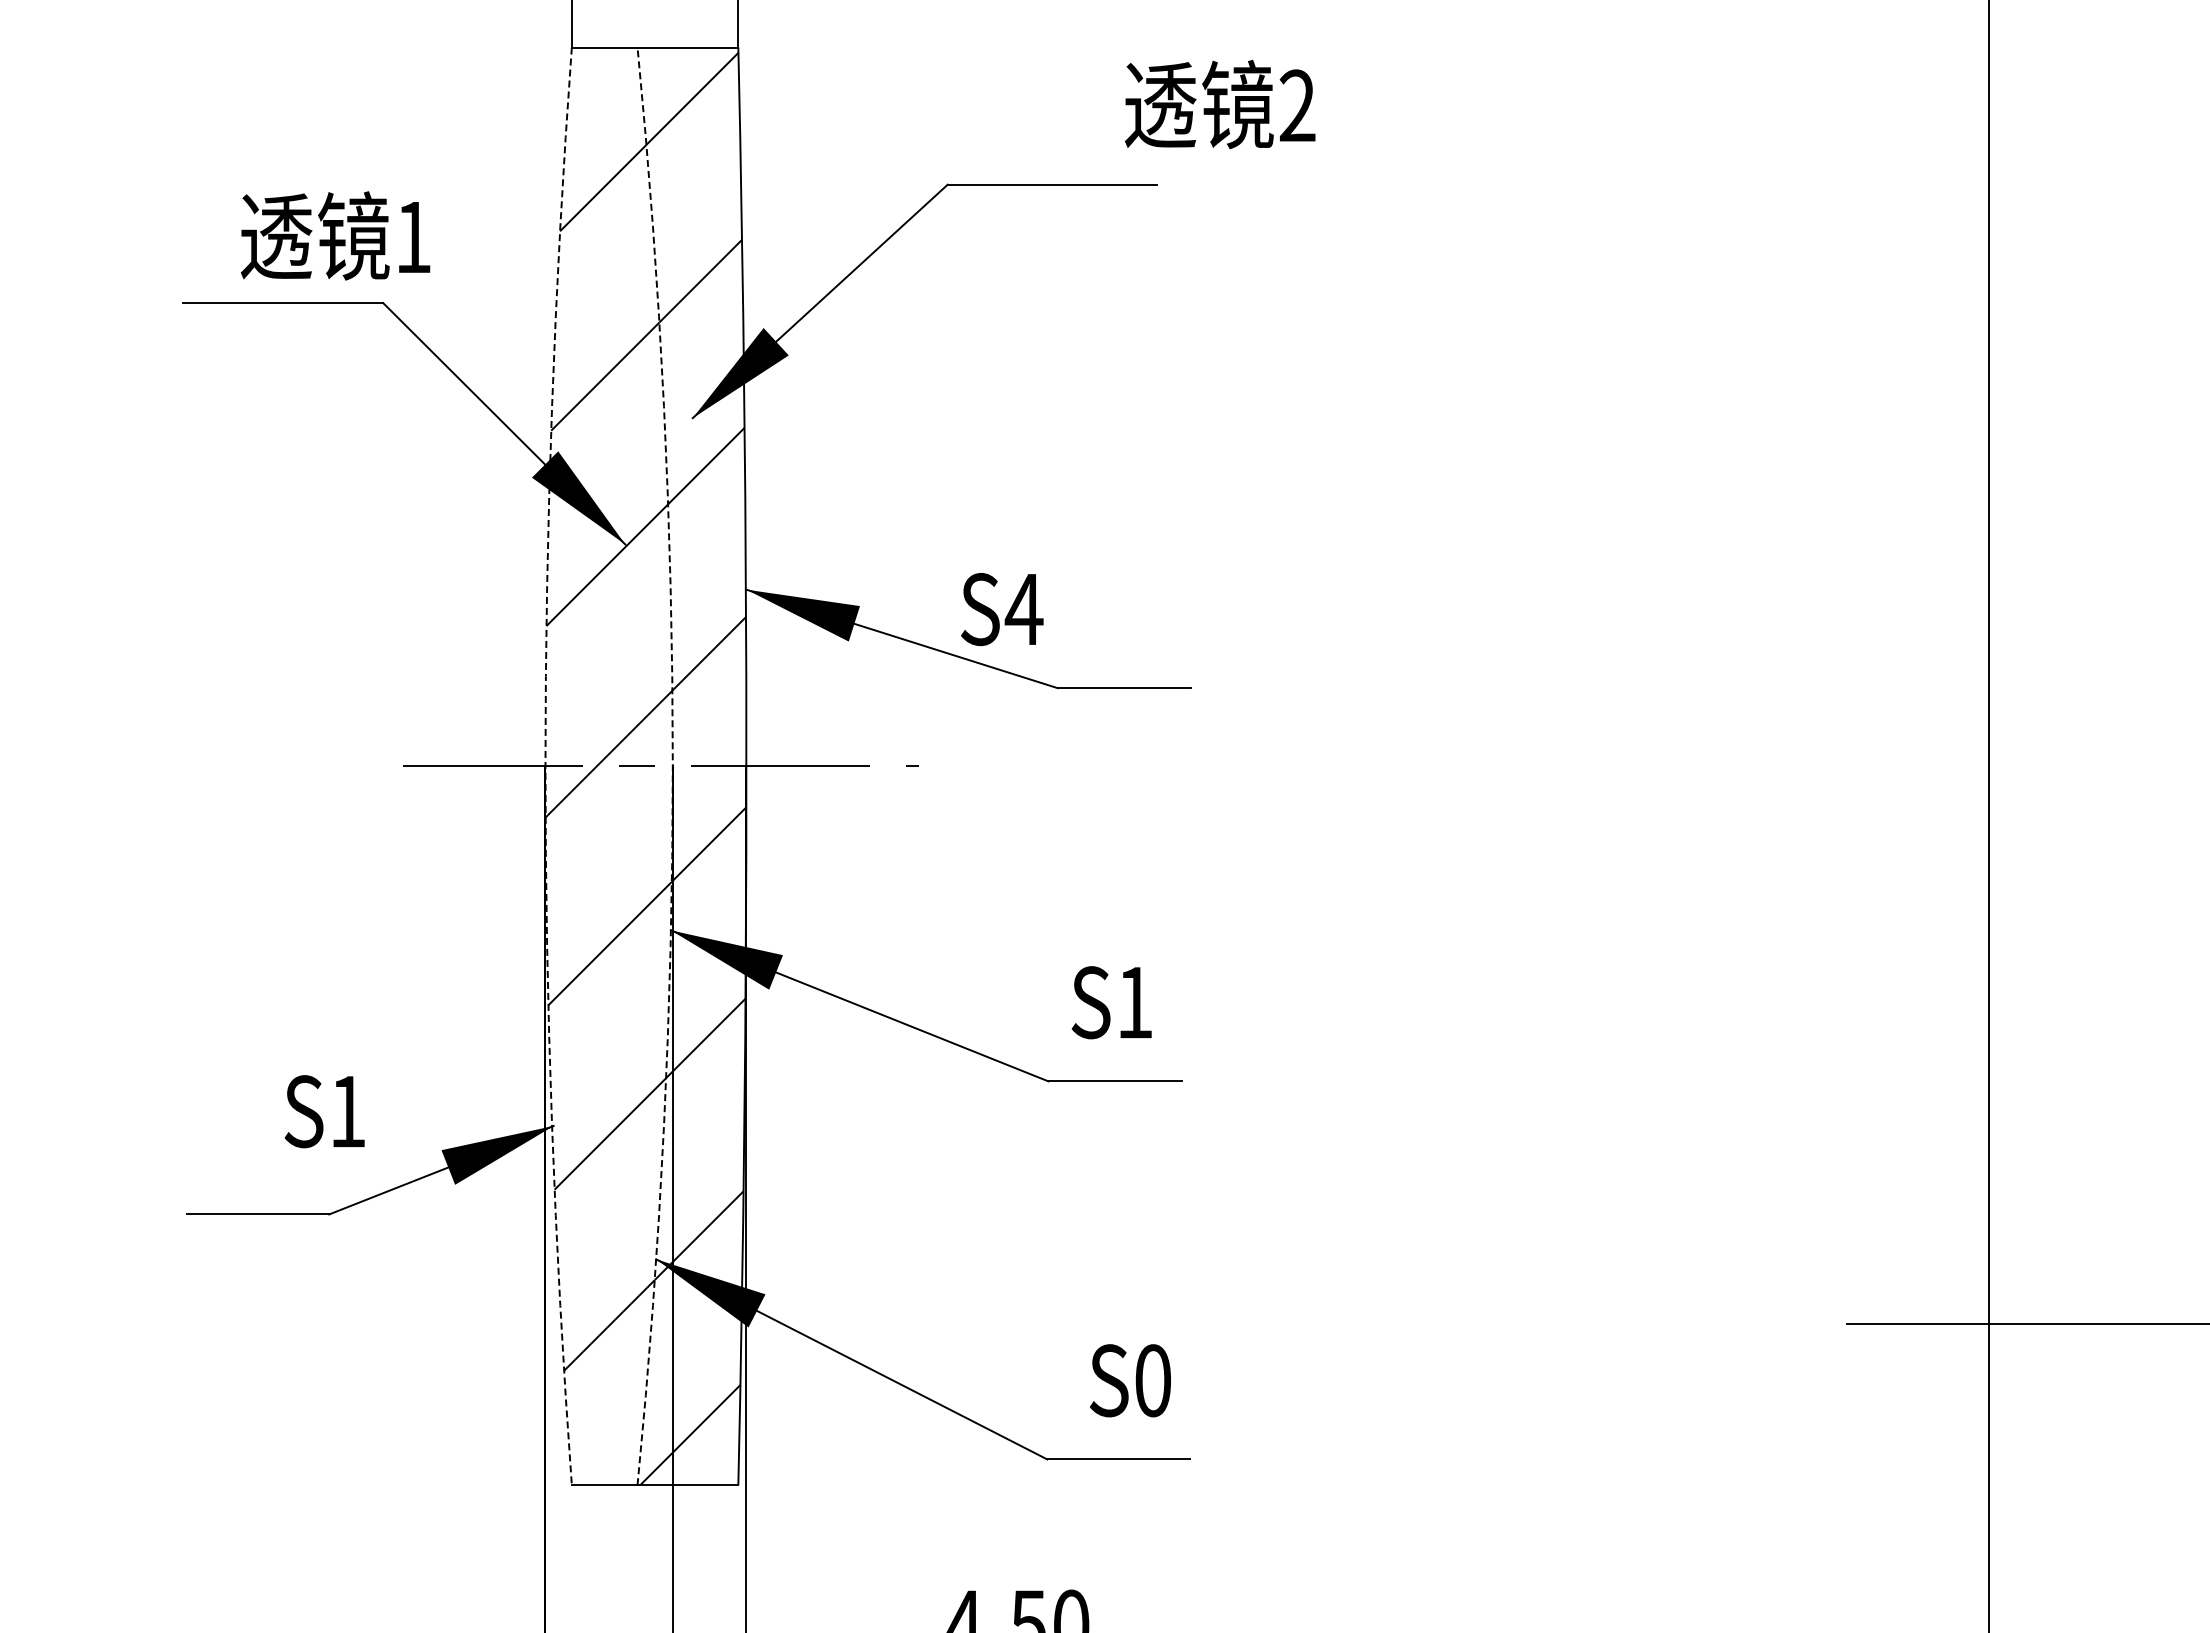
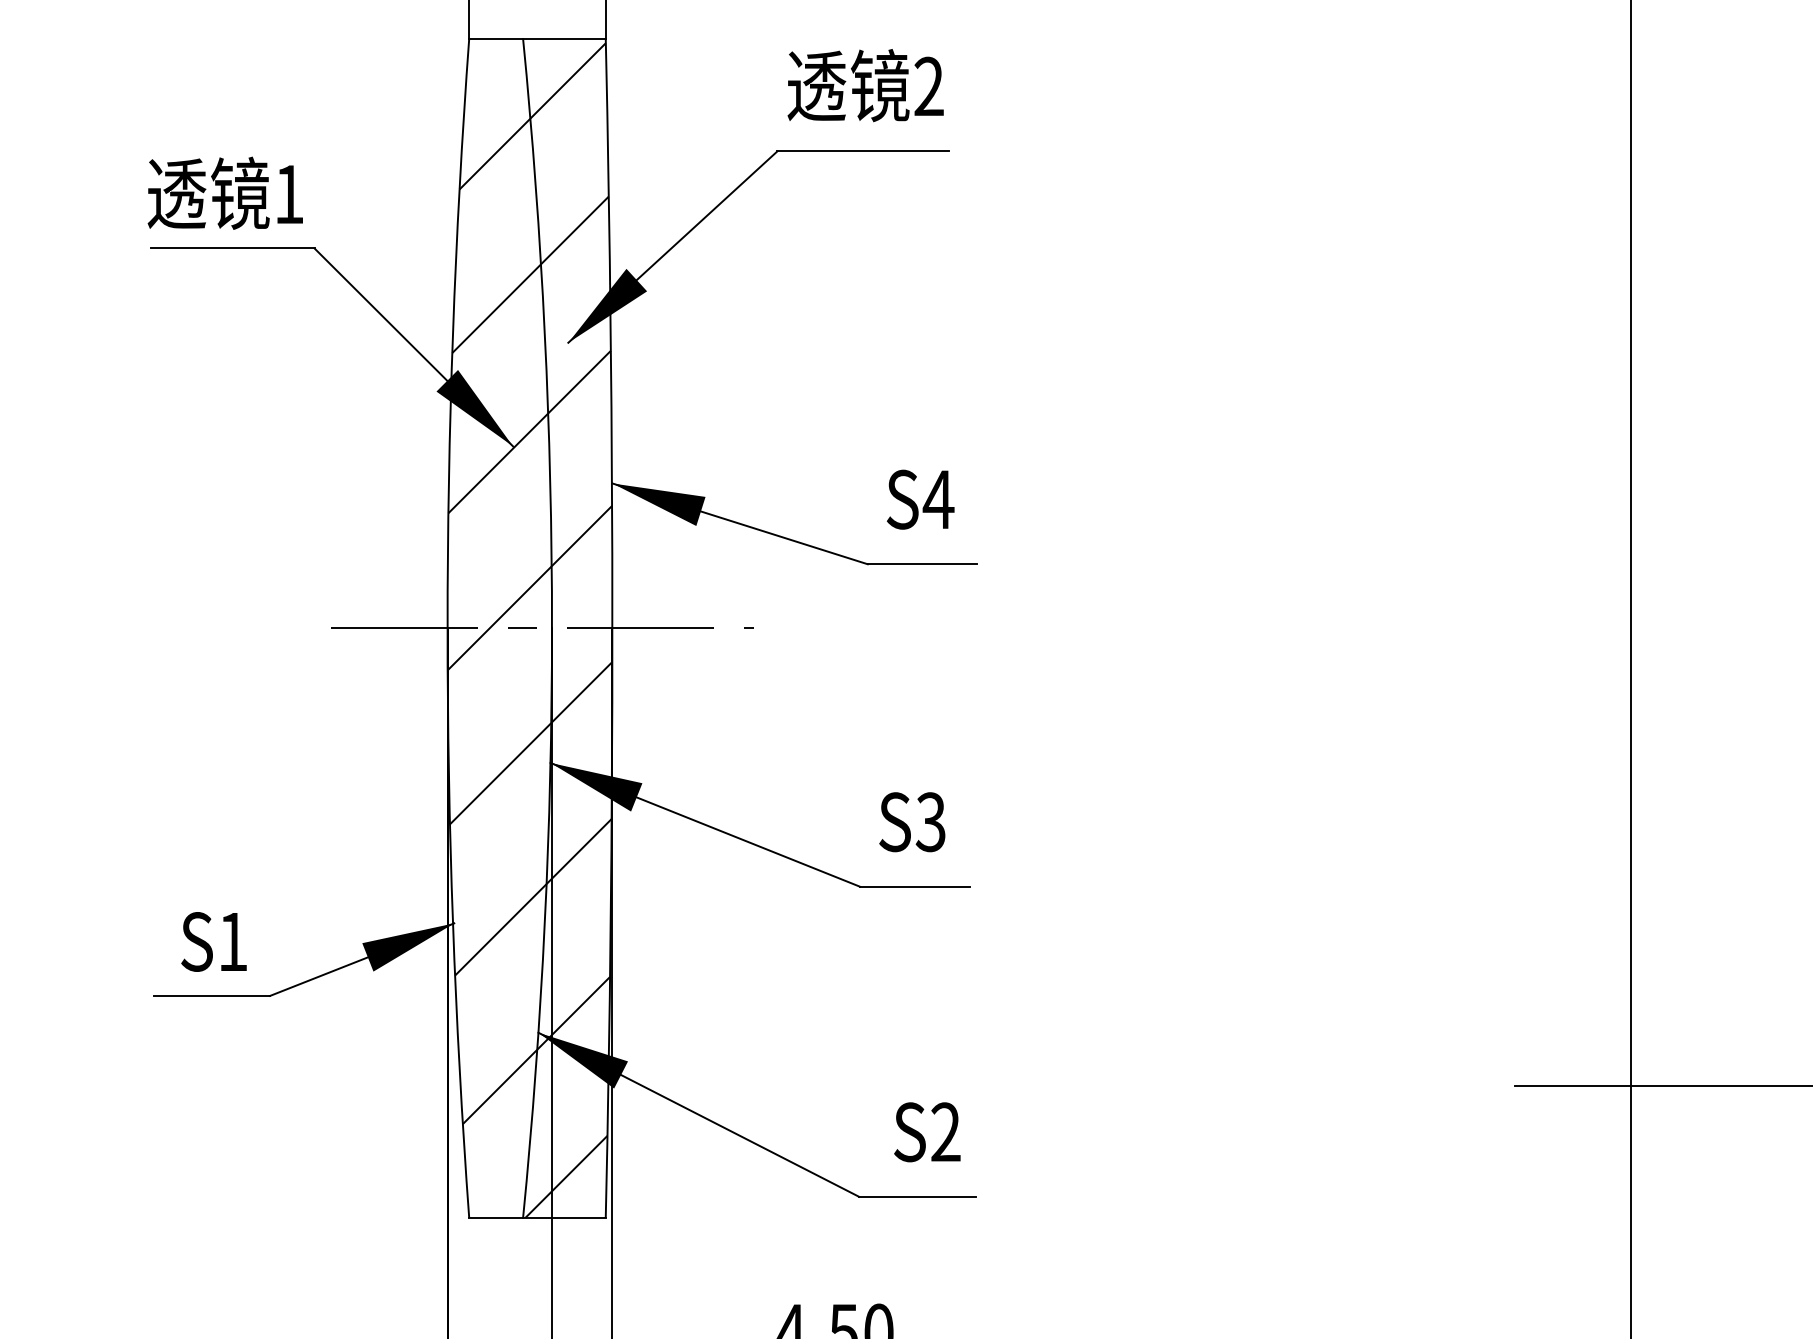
text: (1220, 104) -> (865, 85), moved
text: (335, 235) -> (225, 192), moved
text: (1002, 609) -> (920, 499), moved
arc: (545, 766) -> (447, 628), dashed -> solid
arc: (672, 766) -> (551, 628), dashed -> solid
text: (1134, 1002) -> (930, 822), S1 -> S3
text: (324, 1111) -> (213, 941), moved
text: (1152, 1380) -> (945, 1132), S0 -> S2

